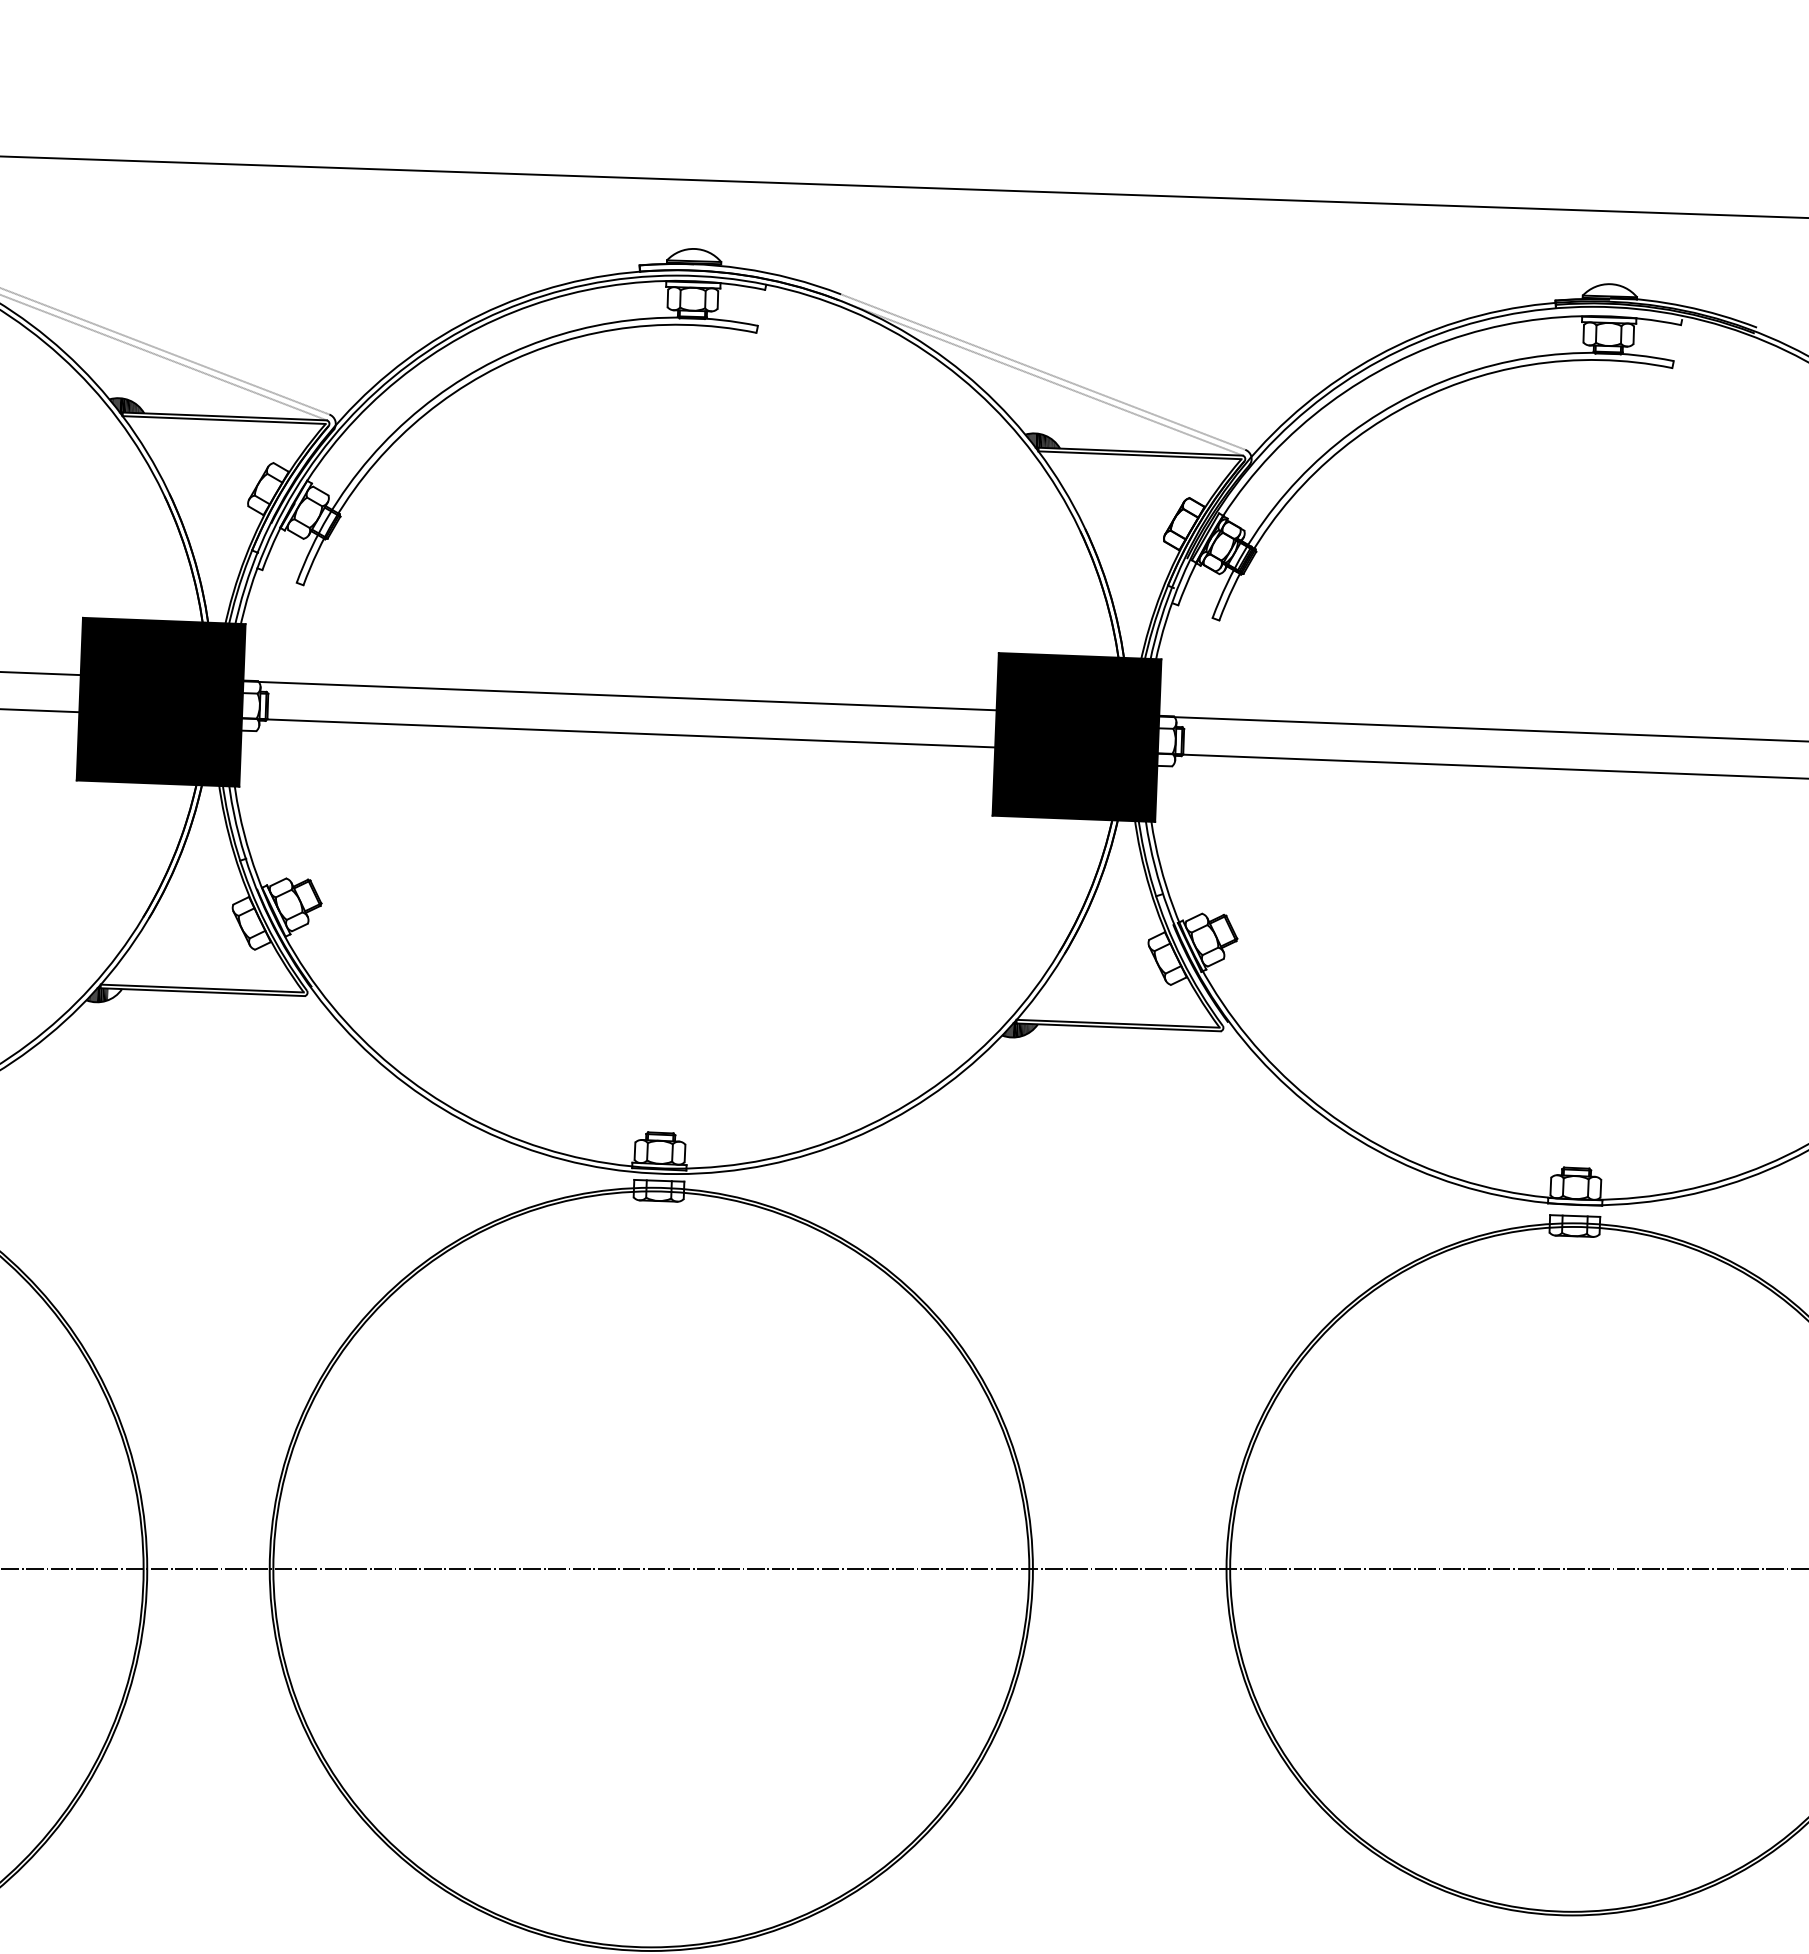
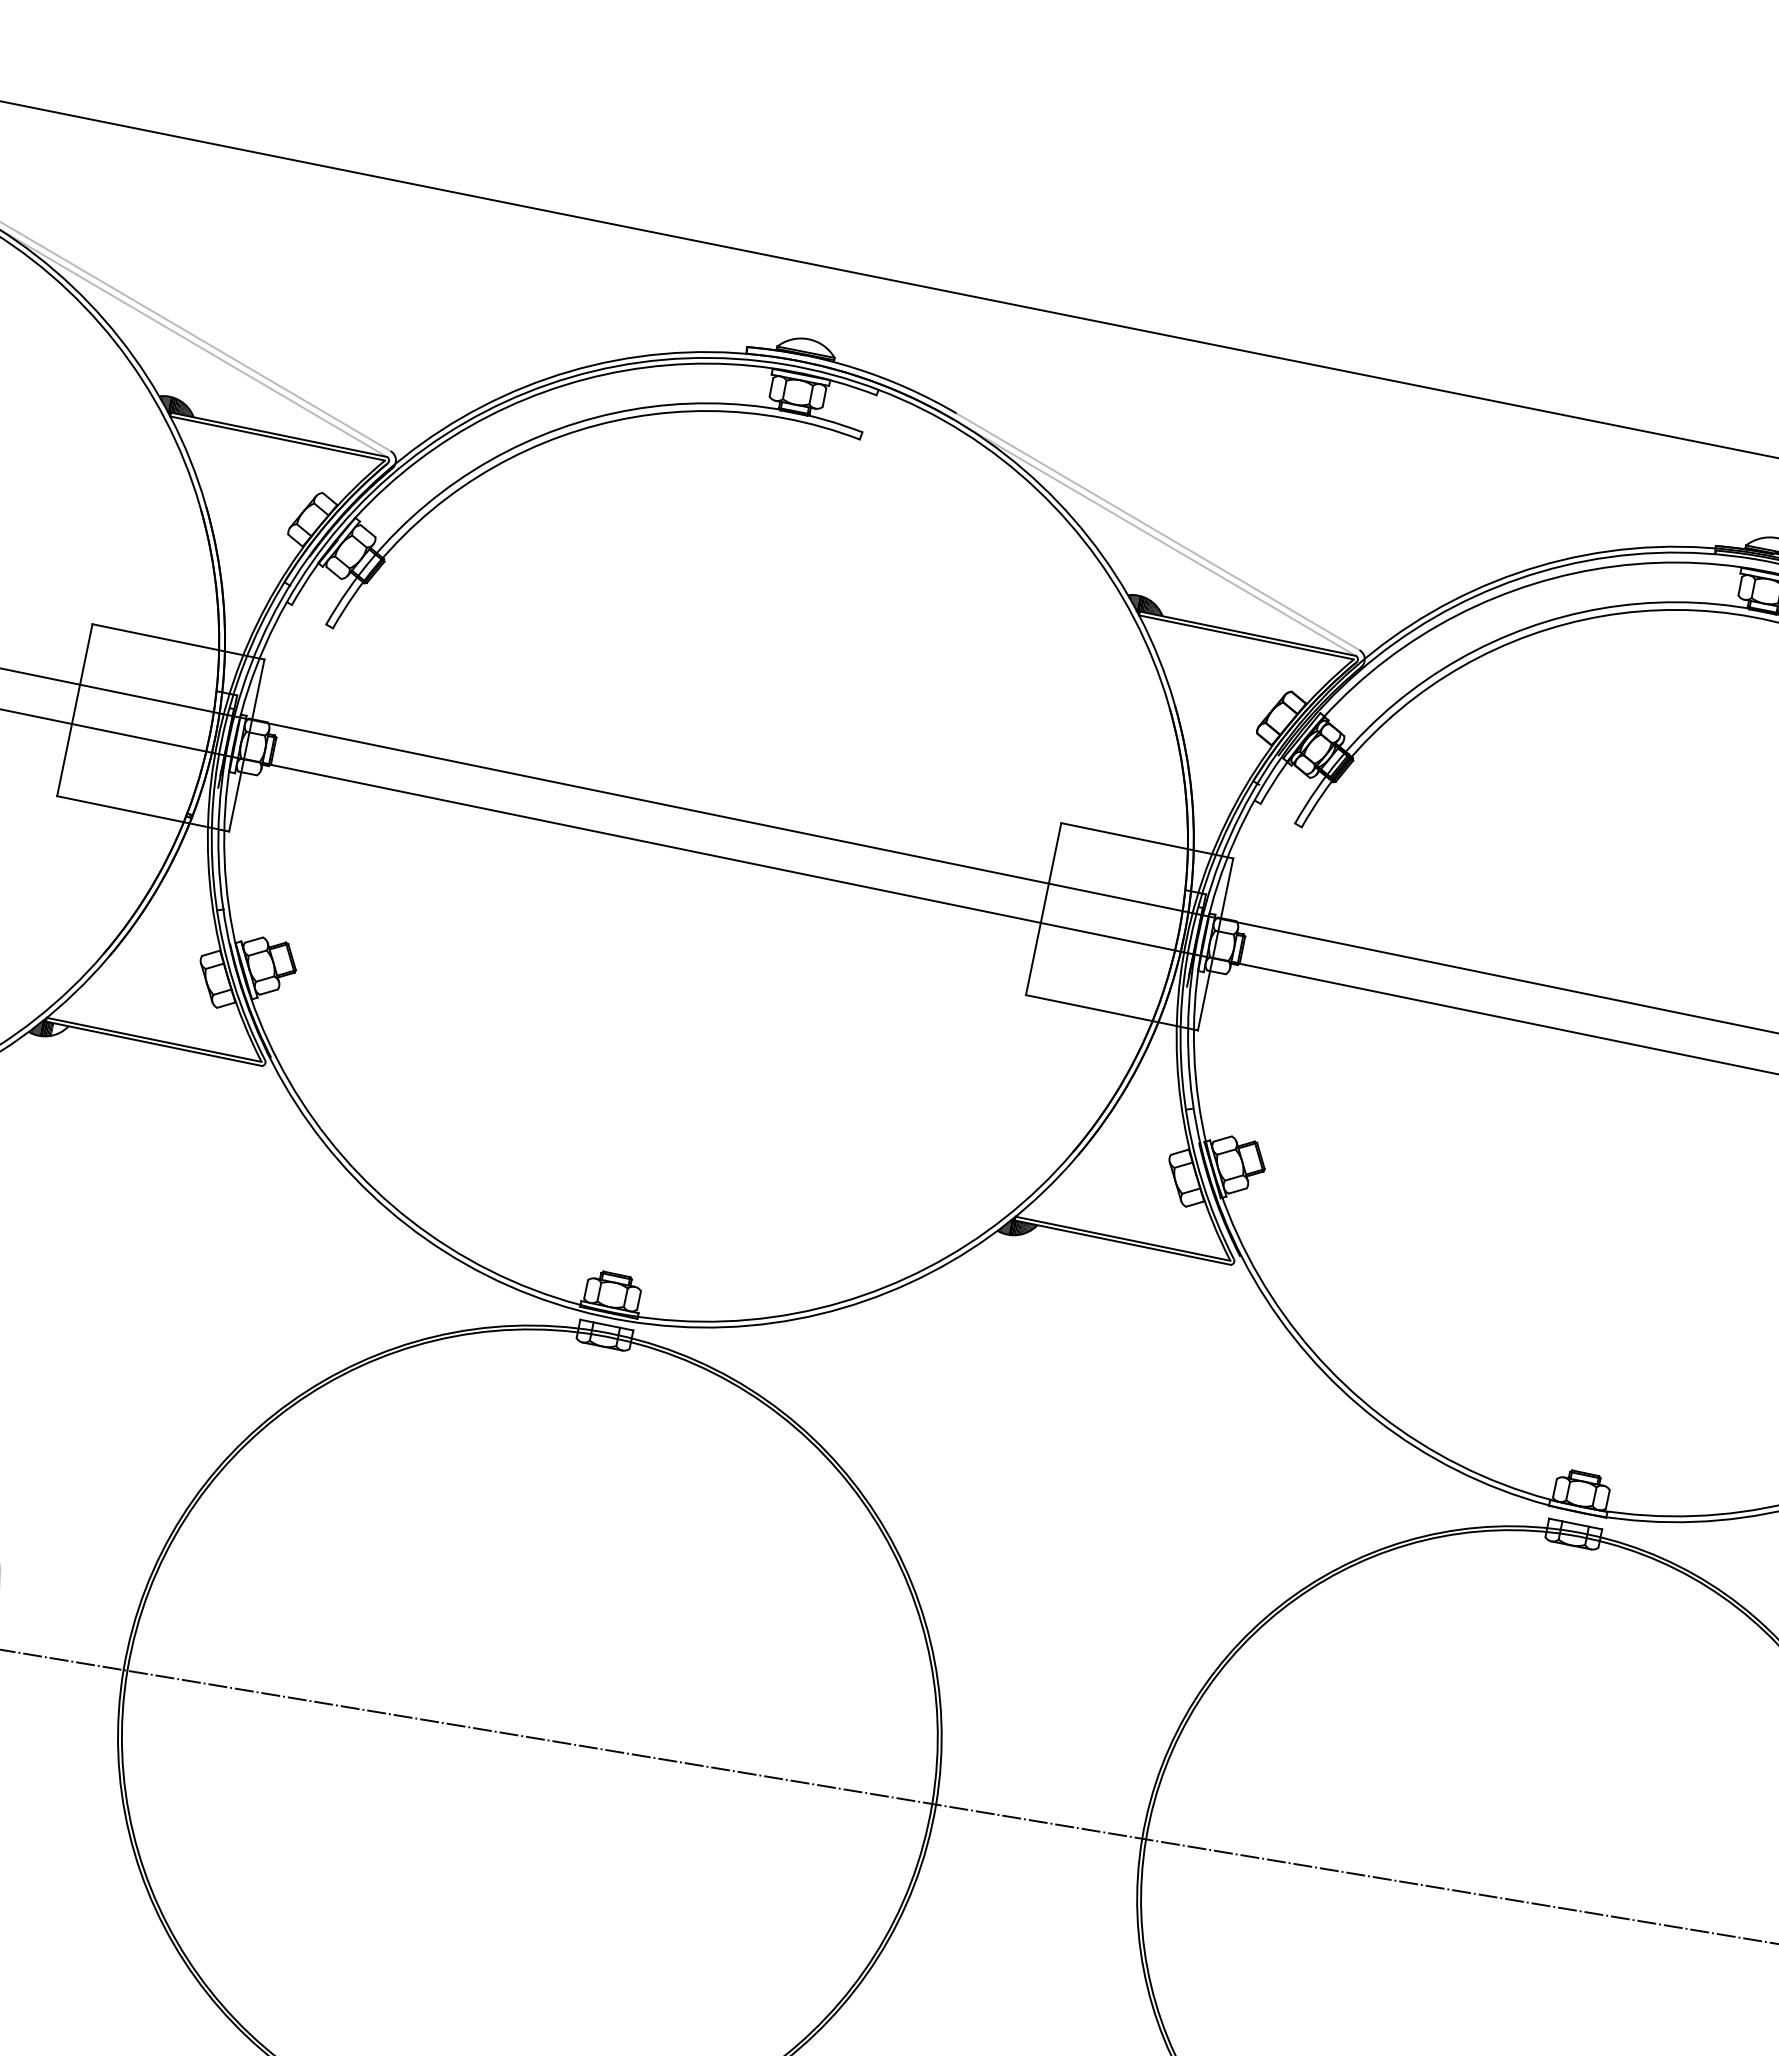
fill: (160, 701) -> (160, 726), removed
fill: (1076, 737) -> (1129, 926), removed

